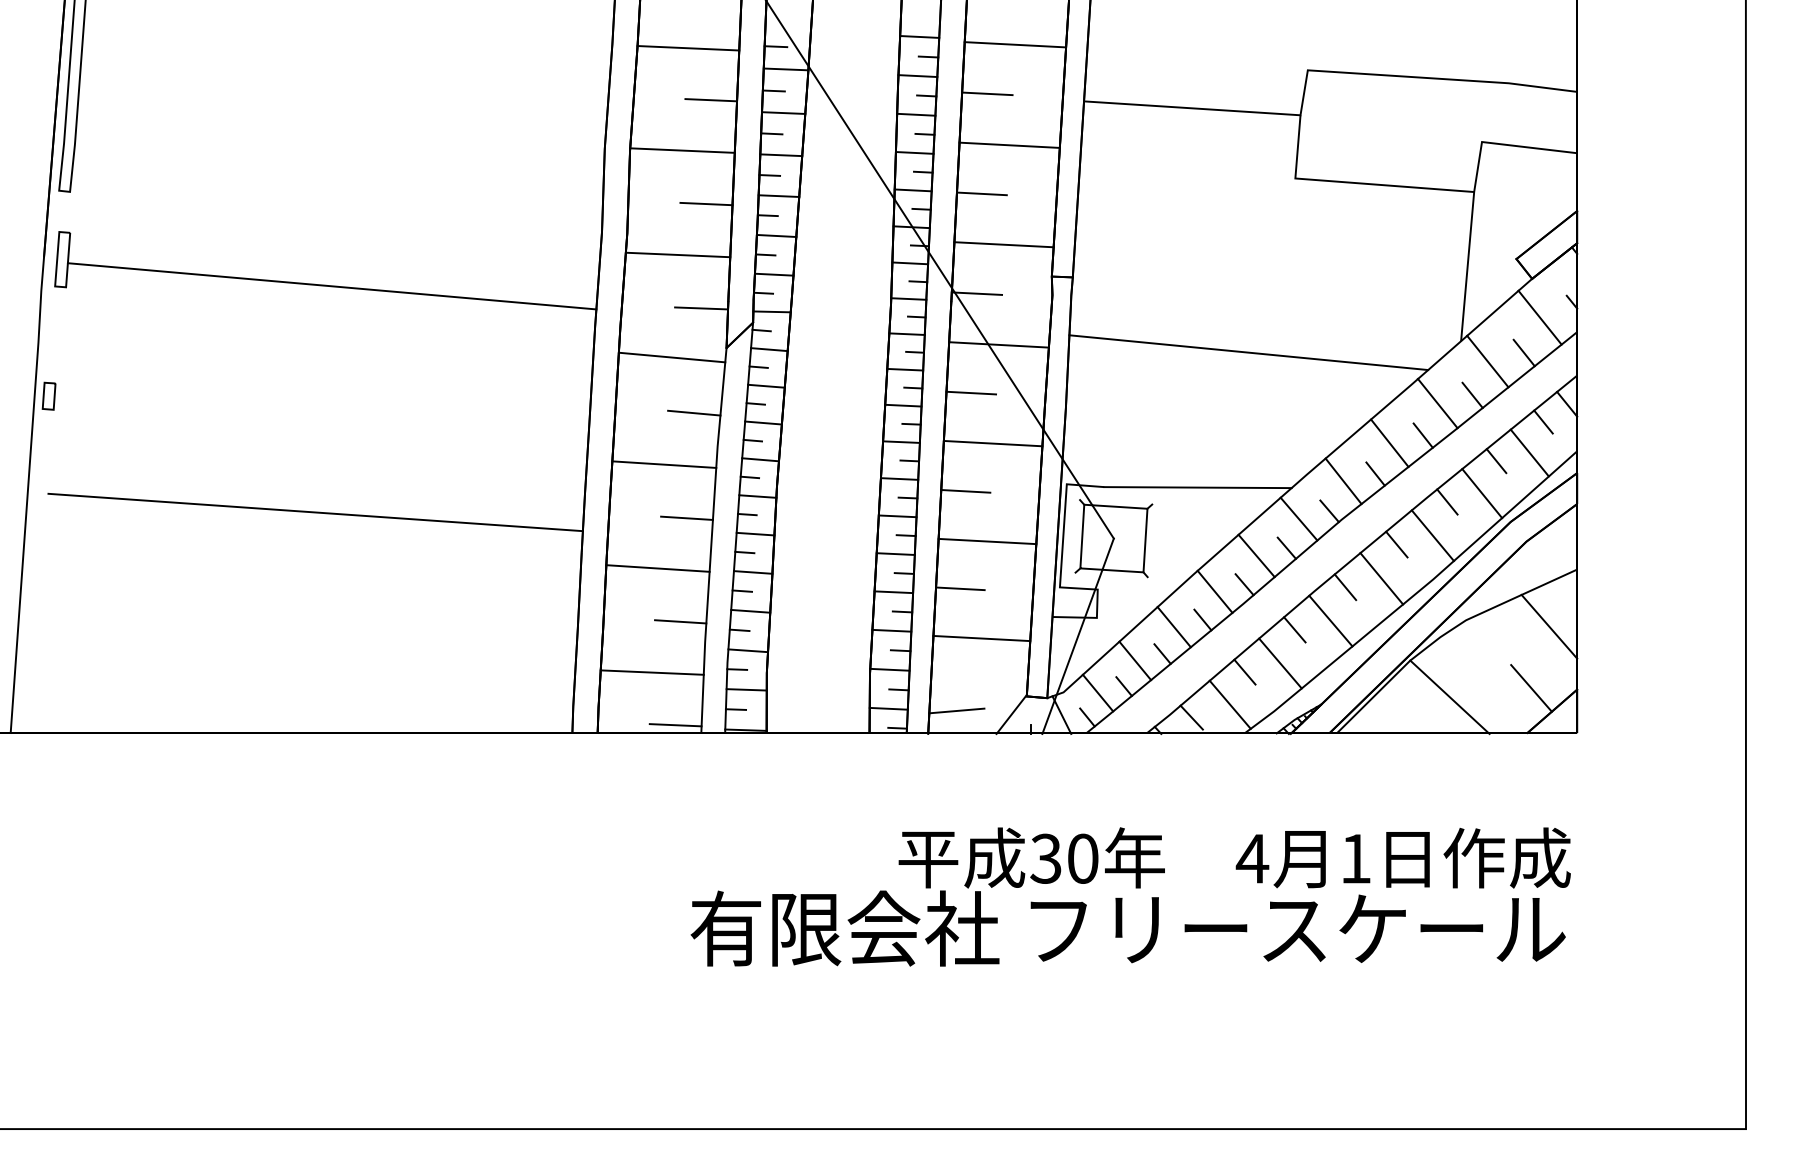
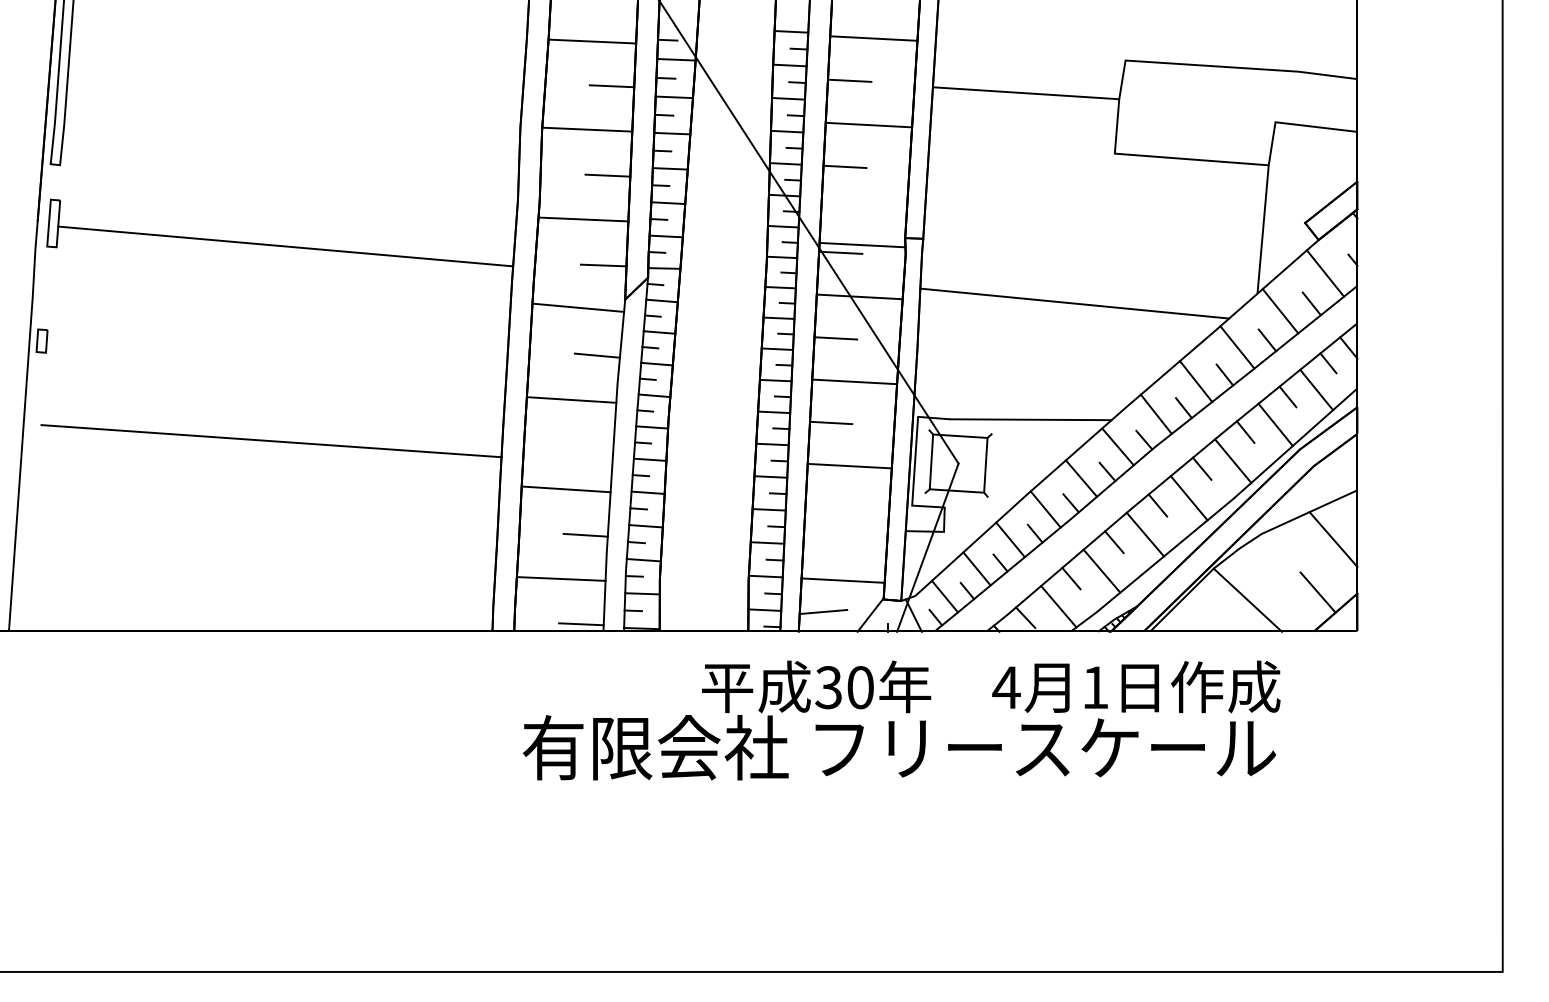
line: (1003, 244) -> (861, 244), moved
line: (686, 517) -> (590, 445), removed
line: (960, 588) -> (826, 506), removed
line: (981, 638) -> (842, 580), moved
text: (1130, 896) -> (901, 720), moved

